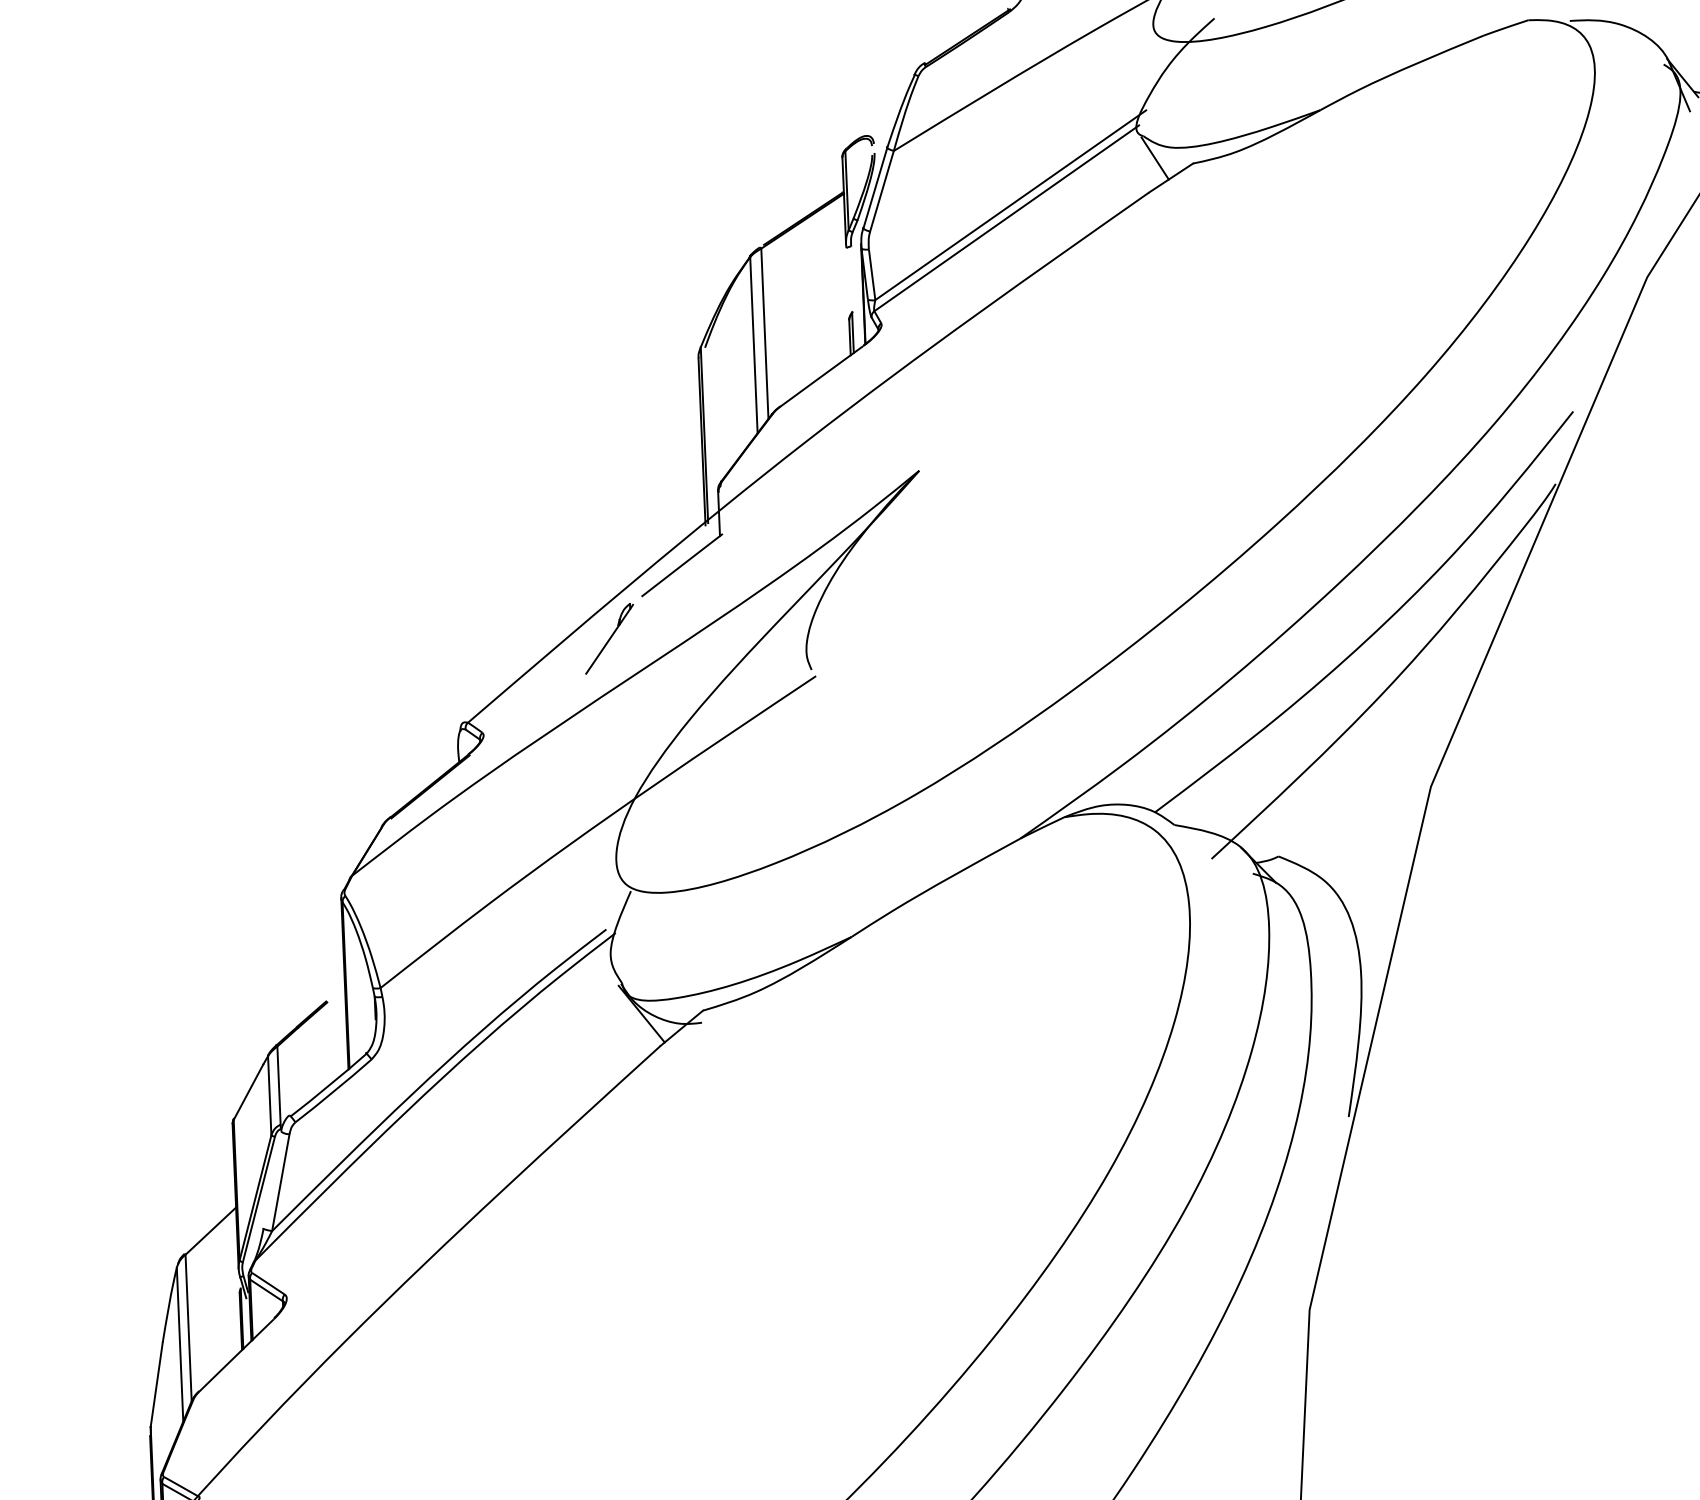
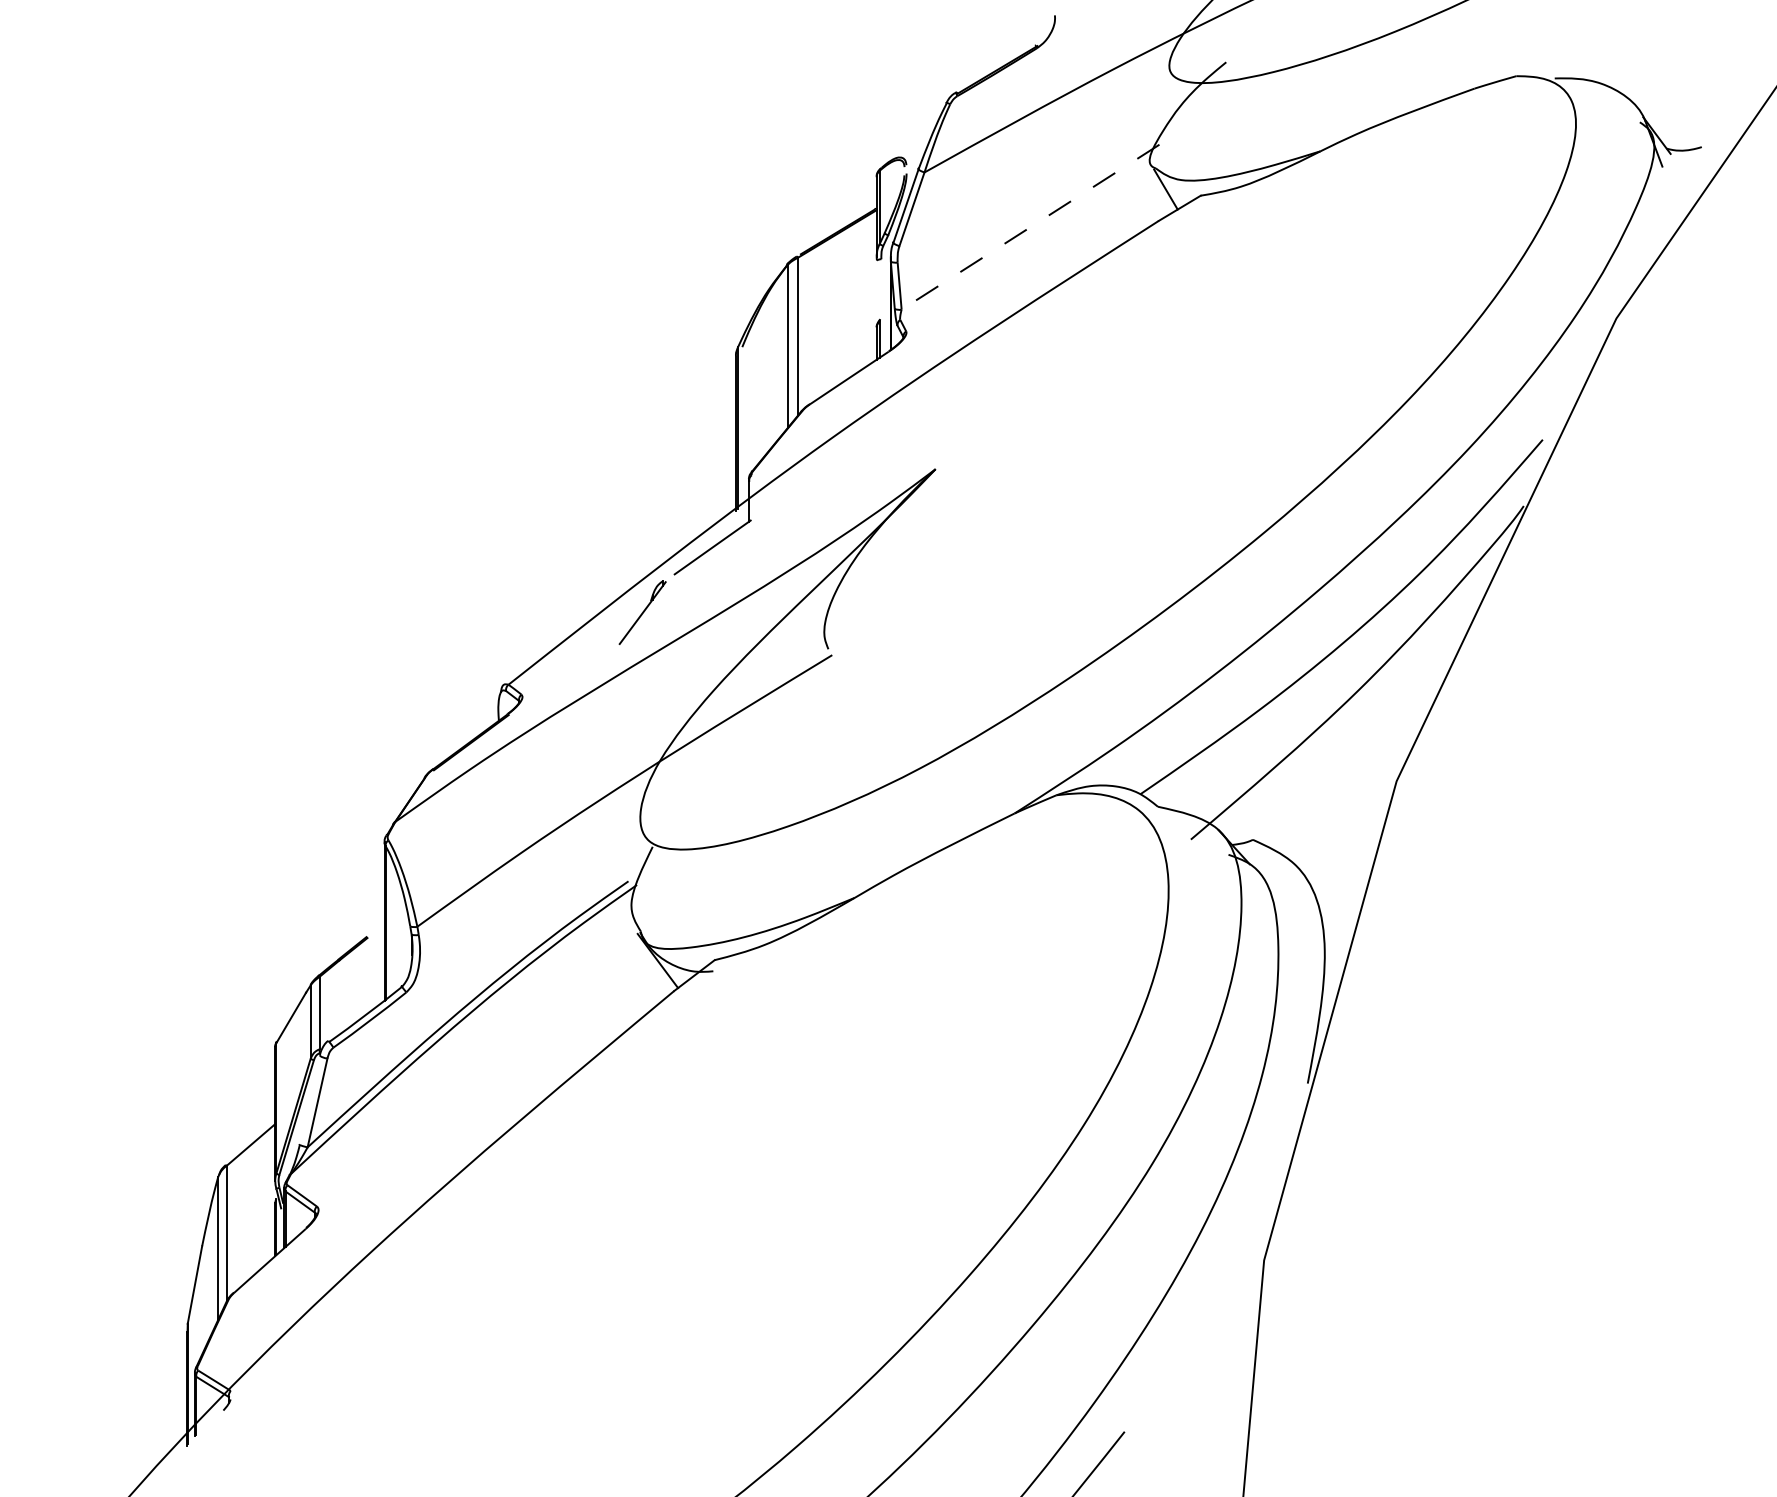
line: (1010, 205) -> (1030, 227), solid -> dashed
line: (1006, 217) -> (1026, 238), removed

